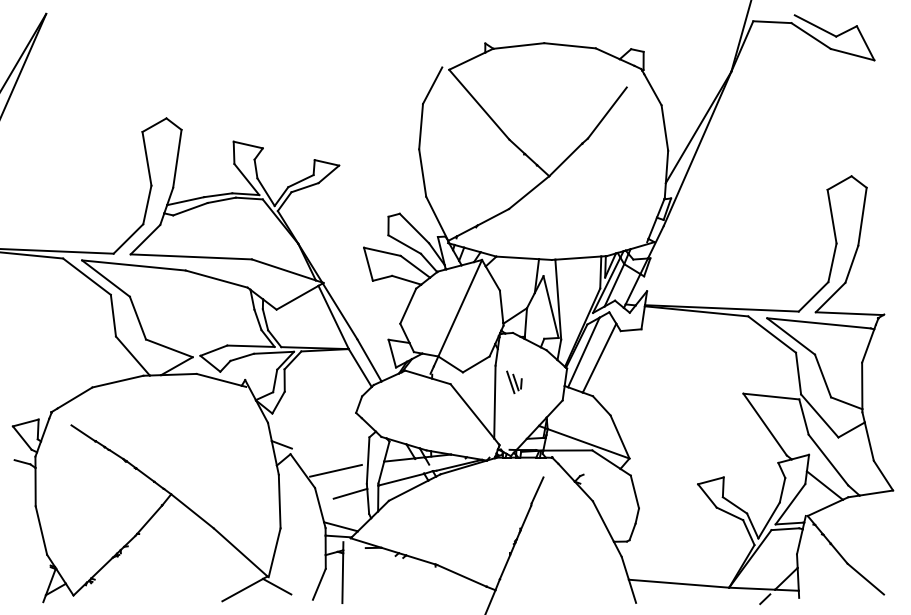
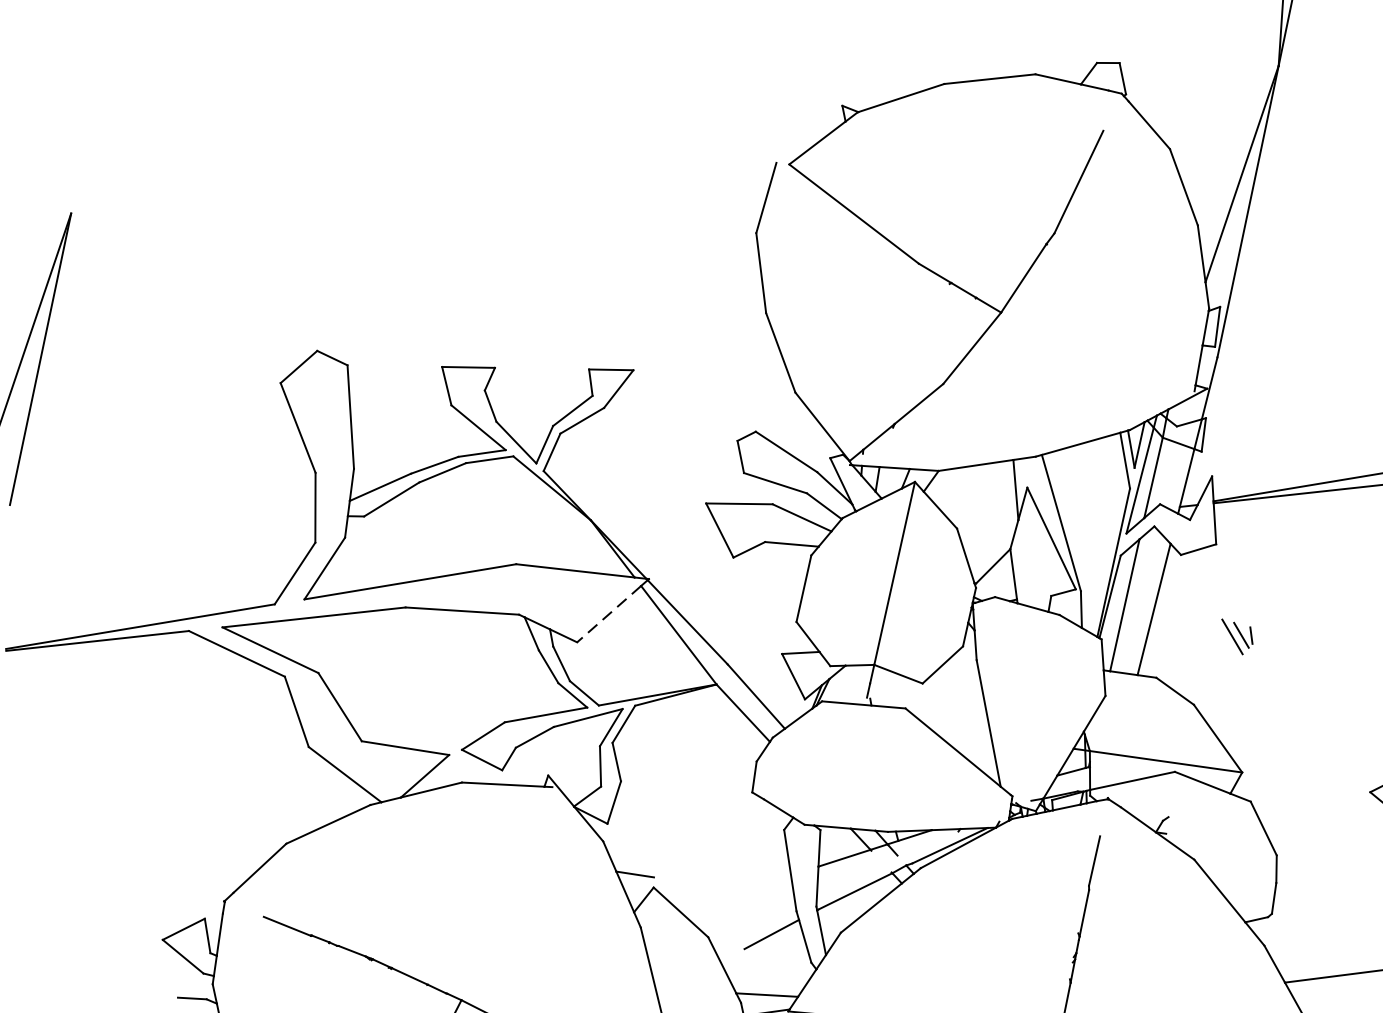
line: (297, 298) -> (609, 615), solid -> dashed
part: (514, 382) -> (1238, 635), moved
line: (335, 470) -> (737, 899), removed

